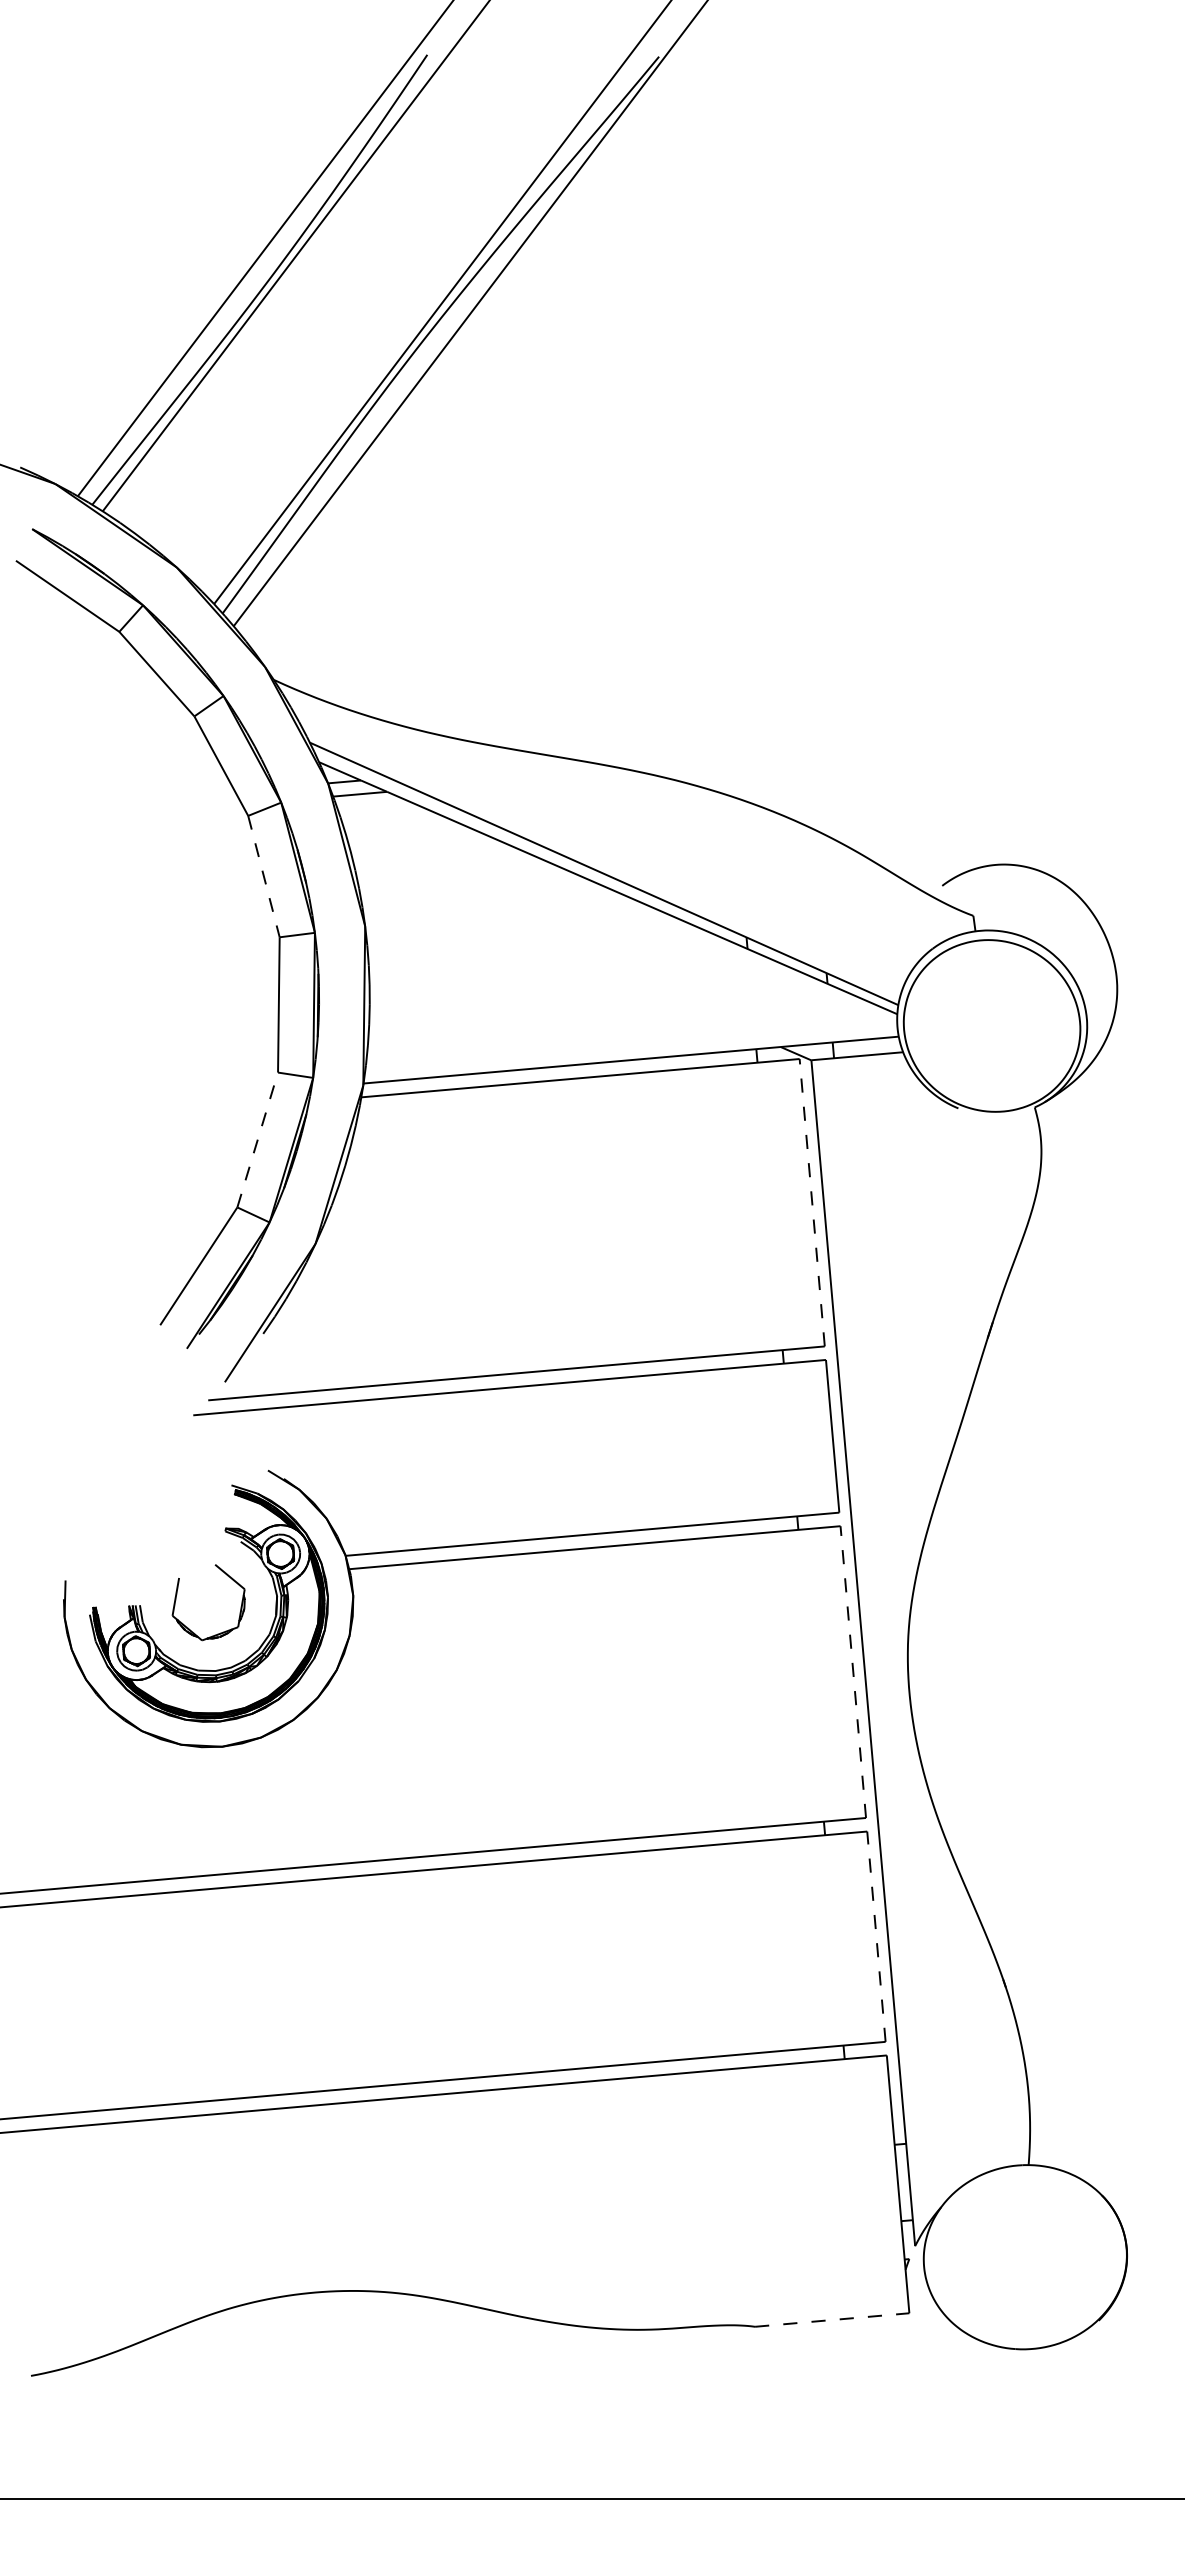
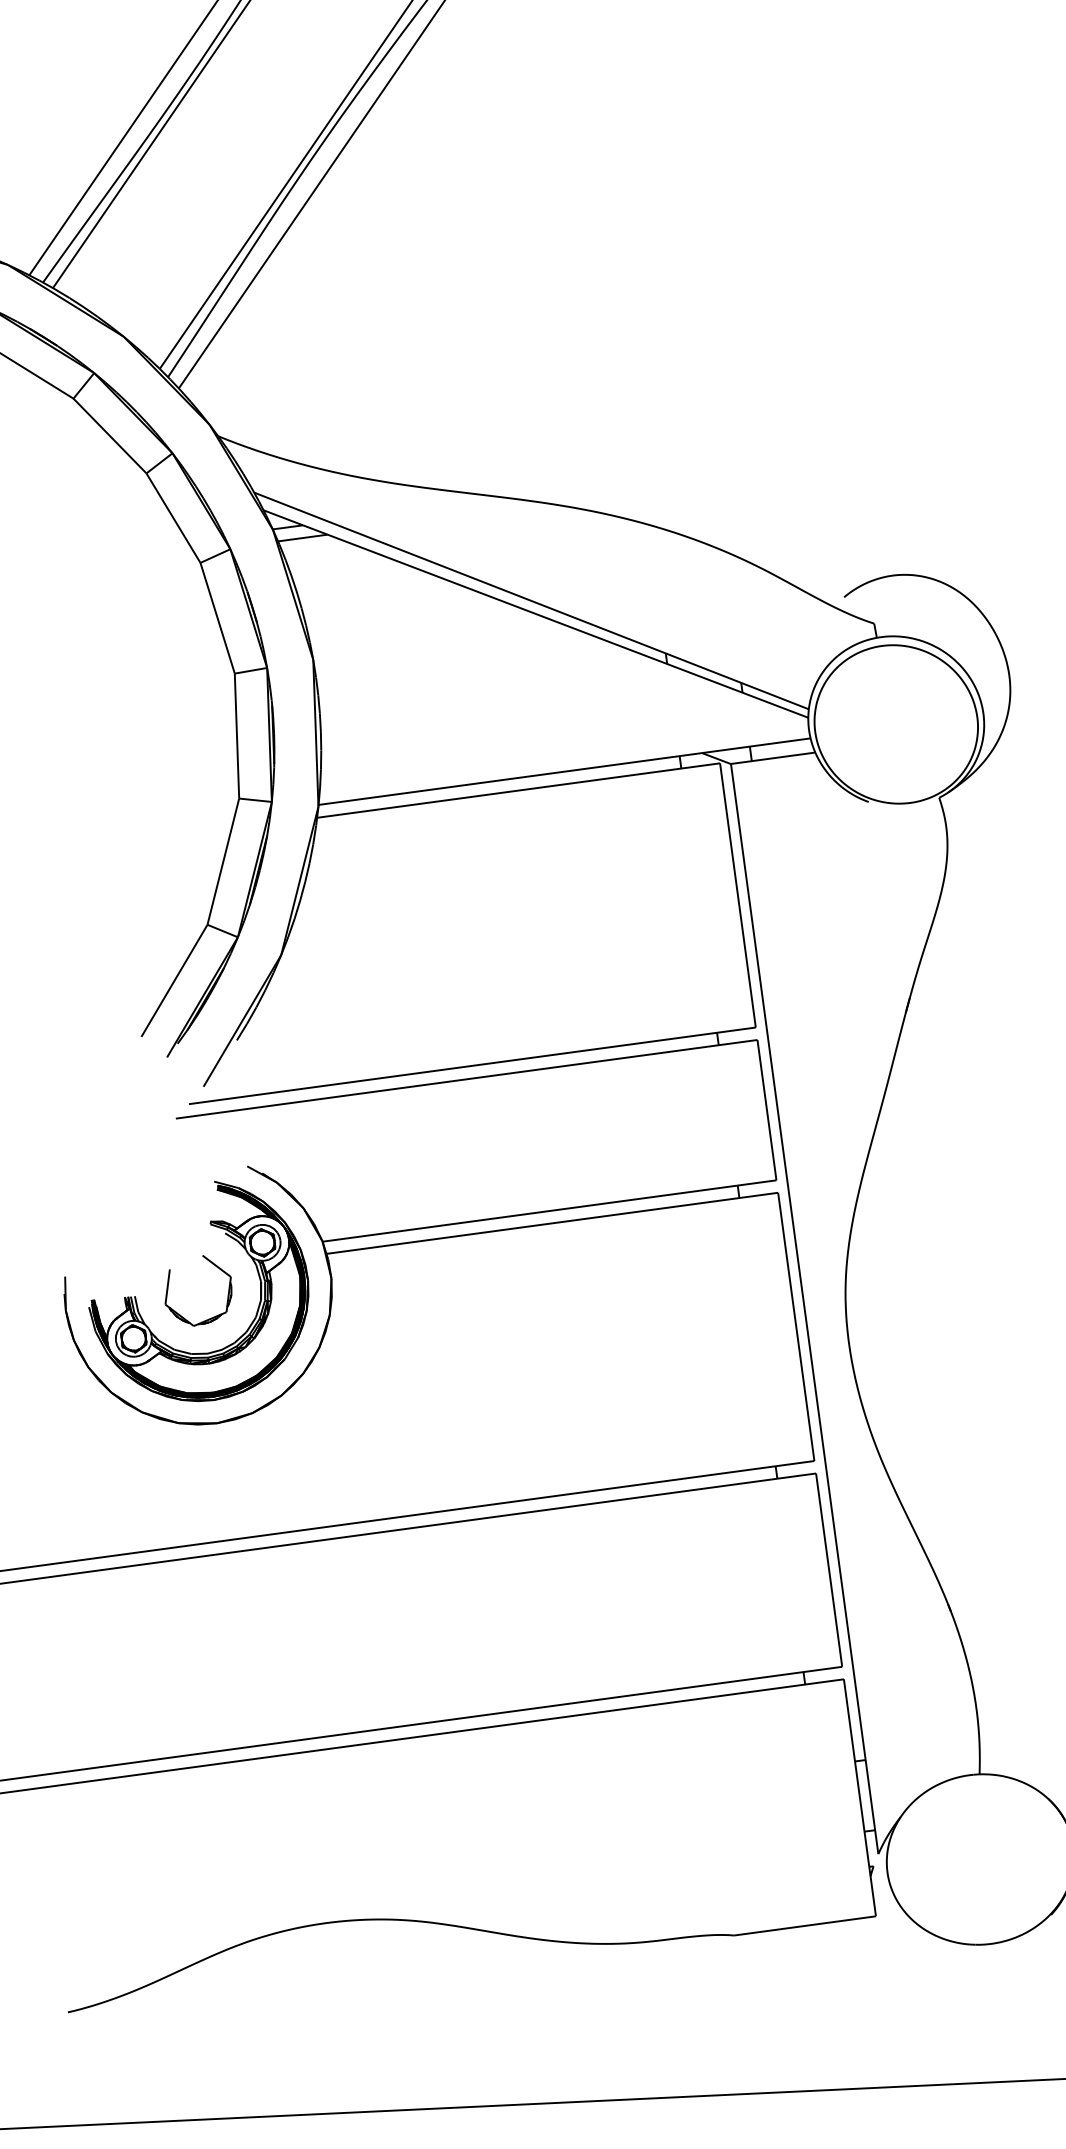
line: (263, 876) -> (217, 618), dashed -> solid
line: (257, 1139) -> (223, 861), dashed -> solid
line: (812, 1202) -> (738, 895), dashed -> solid
line: (853, 1671) -> (796, 1326), dashed -> solid
line: (876, 1936) -> (829, 1569), dashed -> solid
line: (832, 2319) -> (805, 1925), dashed -> solid

